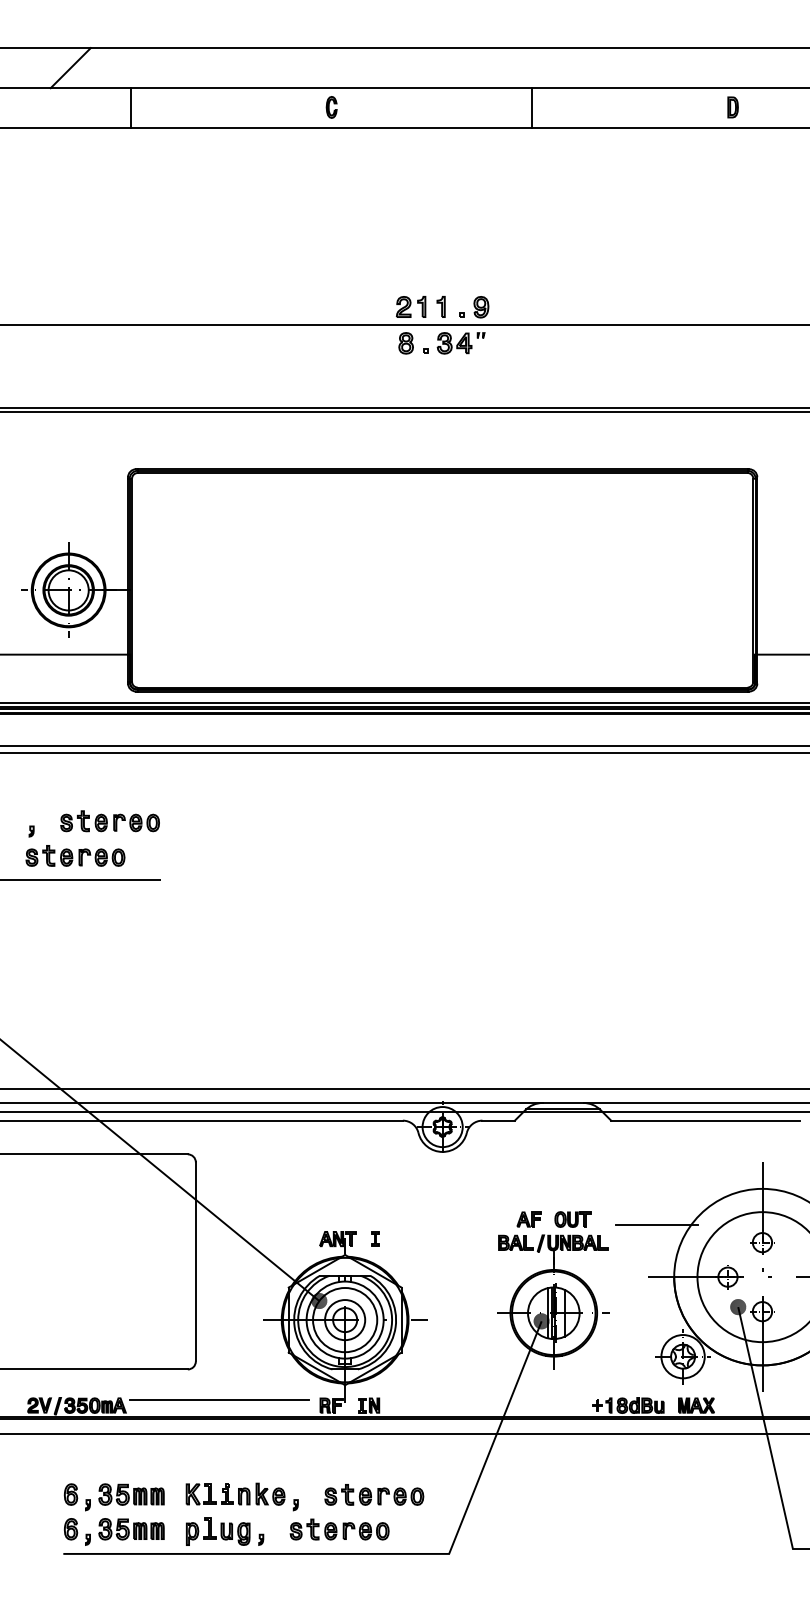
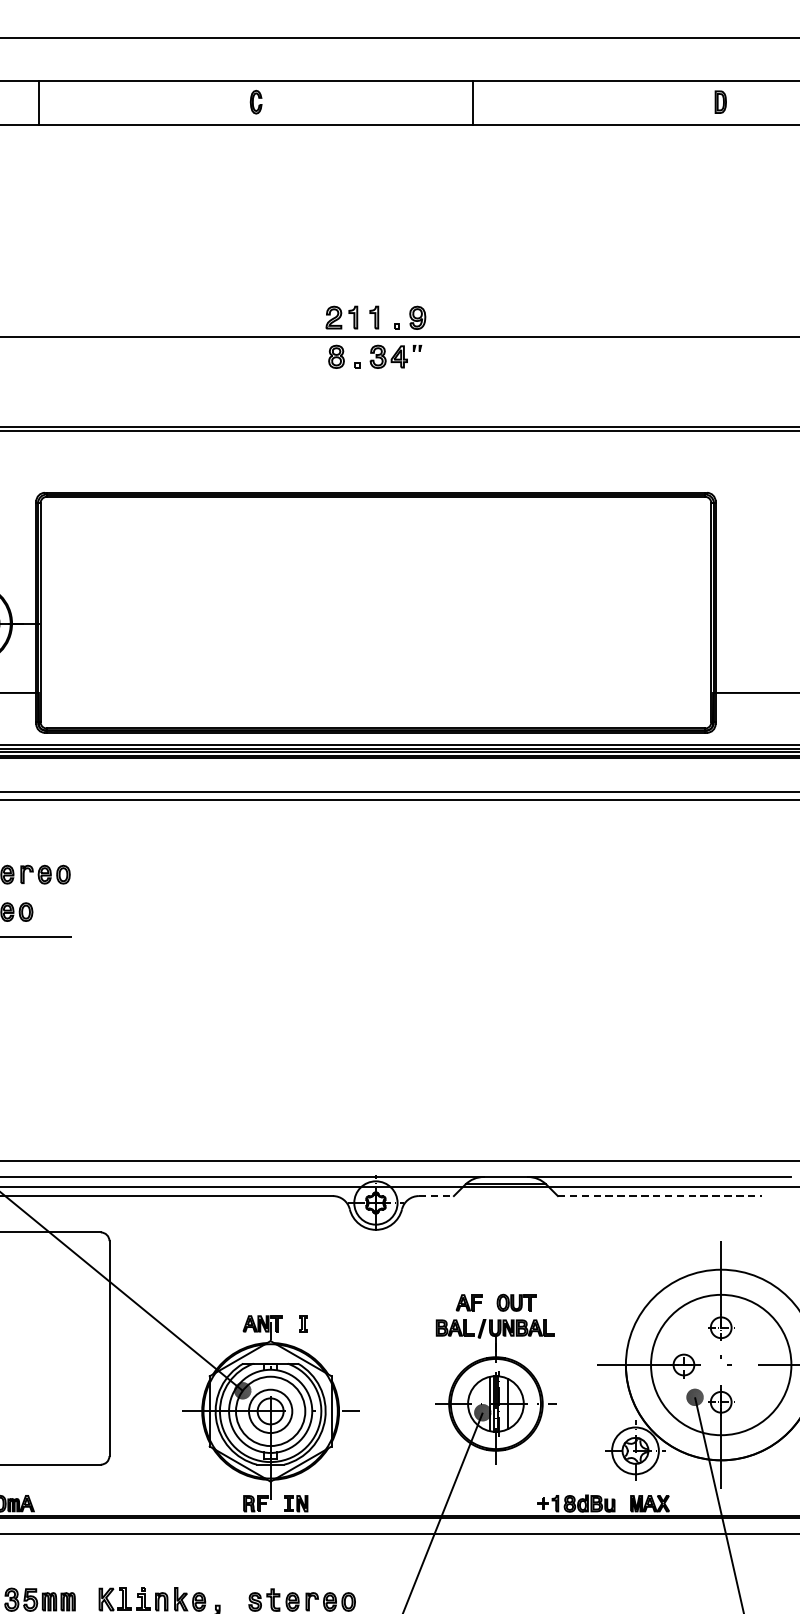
part: (732, 107) -> (720, 102), moved
line: (499, 1120) -> (437, 1195), solid -> dashed
line: (706, 1120) -> (660, 1195), solid -> dashed
line: (656, 1225) -> (606, 1309), removed
line: (219, 1399) -> (135, 1497), removed

